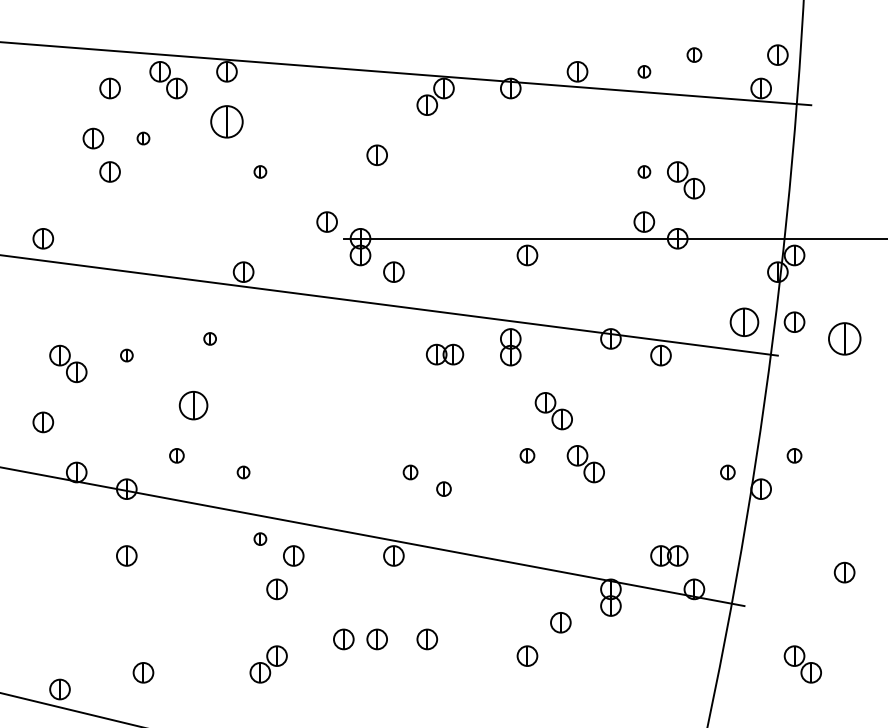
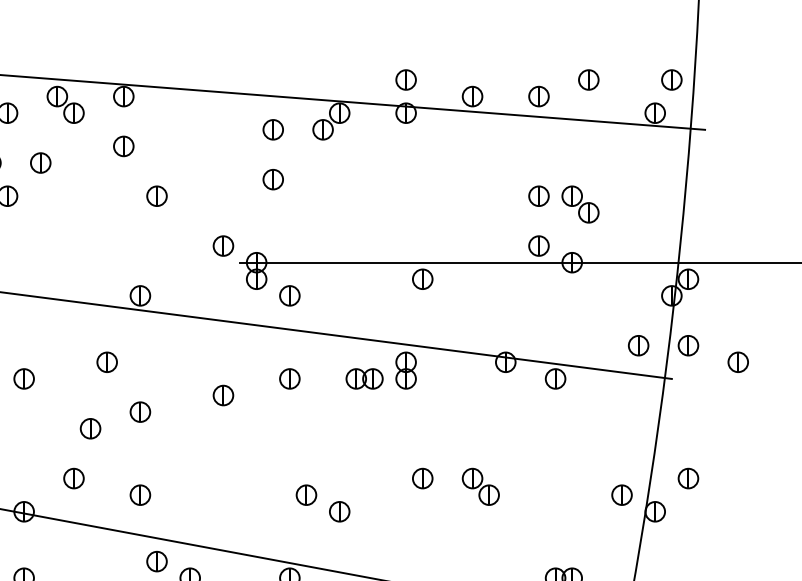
part: (510, 54) -> (405, 79), added
part: (694, 54) -> (588, 79), size x1.43
part: (644, 71) -> (539, 96), size x1.67
part: (376, 104) -> (272, 129), added
part: (226, 121) -> (123, 146), size x0.62
part: (143, 138) -> (40, 162), size x1.67
part: (260, 171) -> (157, 195), size x1.67
part: (644, 171) -> (539, 195), size x1.67
part: (744, 321) -> (638, 344), size x0.71
part: (209, 338) -> (106, 361), size x1.67
part: (844, 338) -> (738, 361), size x0.62
part: (445, 354) -> (365, 378), moved
part: (126, 355) -> (23, 378), size x1.67
part: (393, 355) -> (289, 378), added
part: (326, 372) -> (222, 395), added
part: (243, 388) -> (140, 411), added
part: (193, 405) -> (90, 428), size x0.71
part: (553, 411) -> (448, 434), removed
part: (176, 455) -> (73, 478), size x1.43
part: (527, 455) -> (422, 478), size x1.43
part: (794, 455) -> (688, 478), size x1.43
part: (243, 472) -> (140, 495), size x1.67
part: (410, 472) -> (306, 495), size x1.43
part: (727, 472) -> (621, 495), size x1.43
part: (443, 488) -> (339, 511), size x1.43
part: (260, 538) -> (157, 560), size x1.67

